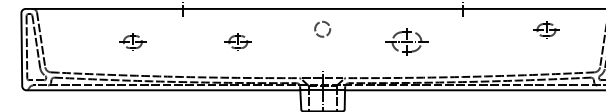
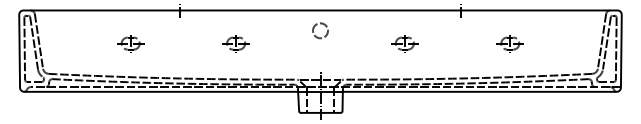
part: (545, 29) -> (509, 43), moved
part: (406, 41) -> (404, 43), size x0.62

